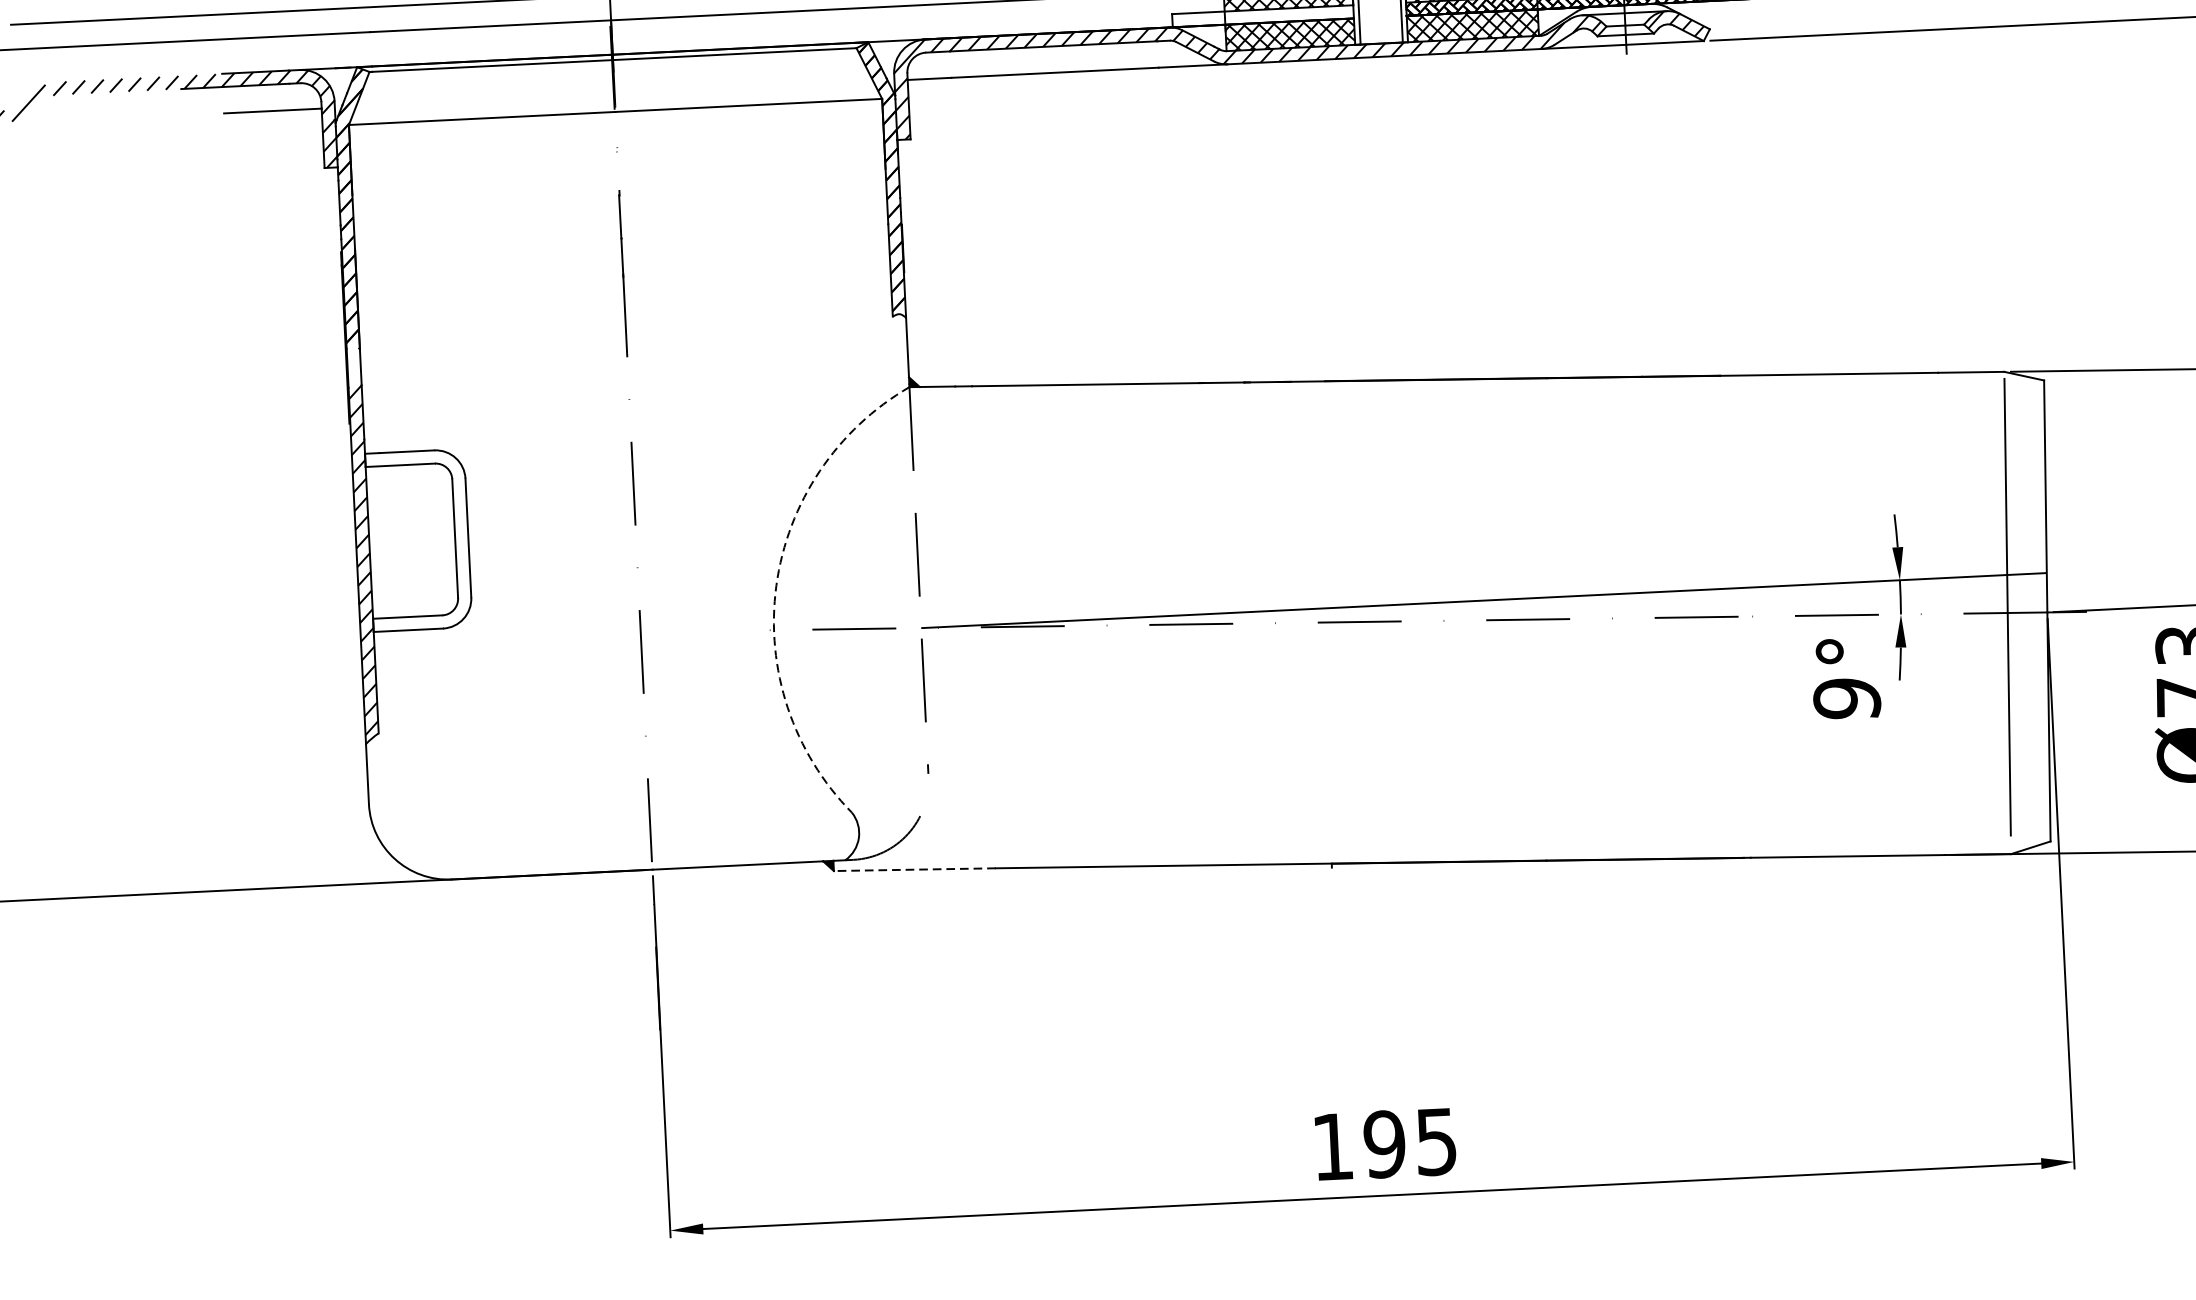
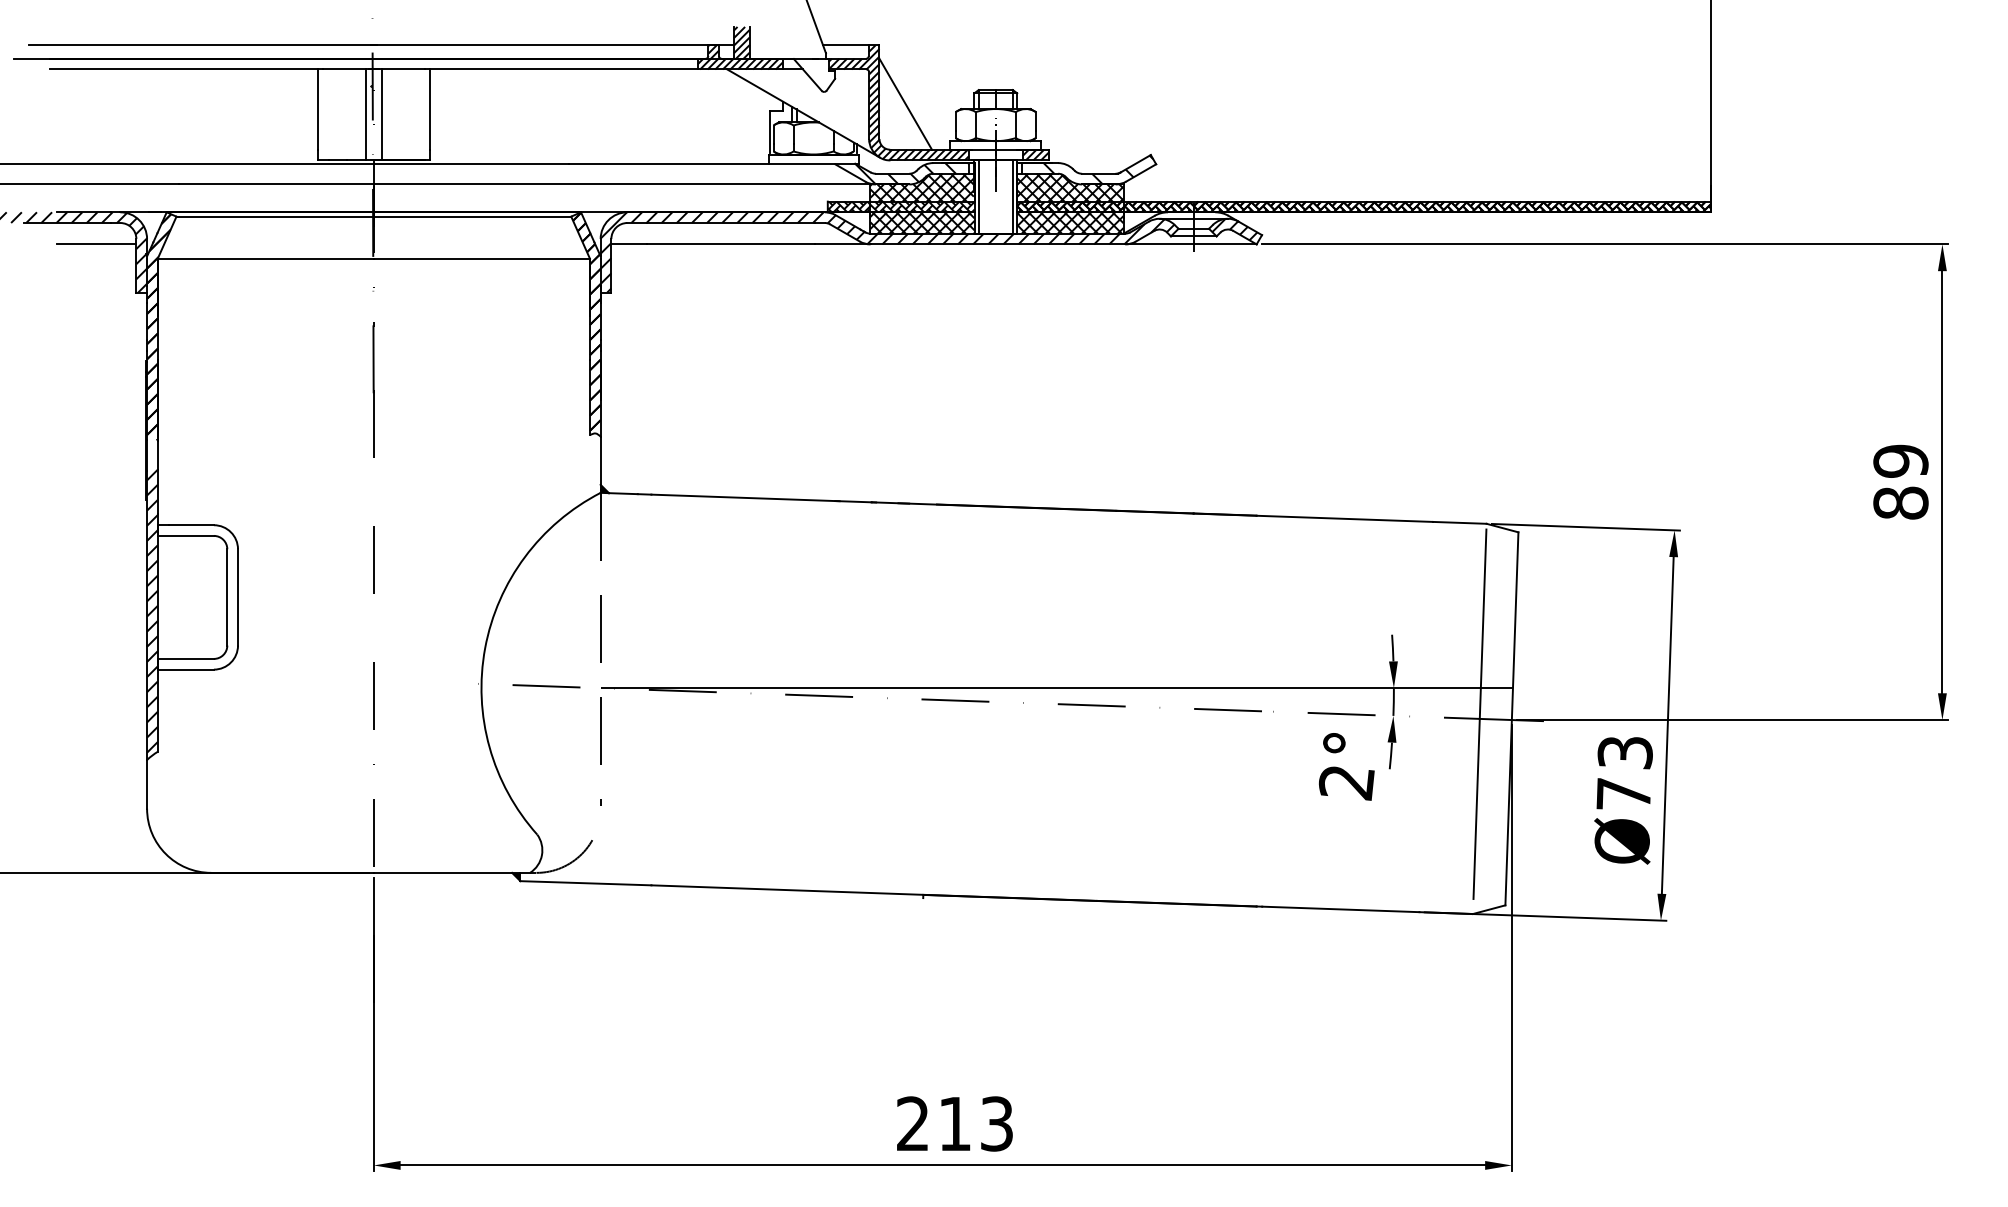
hatch: (1262, 15) -> (900, 206), added
arc: (776, 586) -> (485, 648), dashed -> solid
text: (1847, 699) -> (1346, 782), 9° -> 2°
line: (914, 870) -> (585, 883), dashed -> solid
text: (1384, 1143) -> (954, 1123), 195 -> 213

